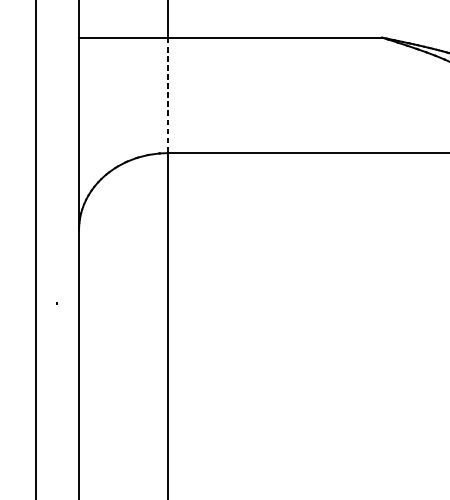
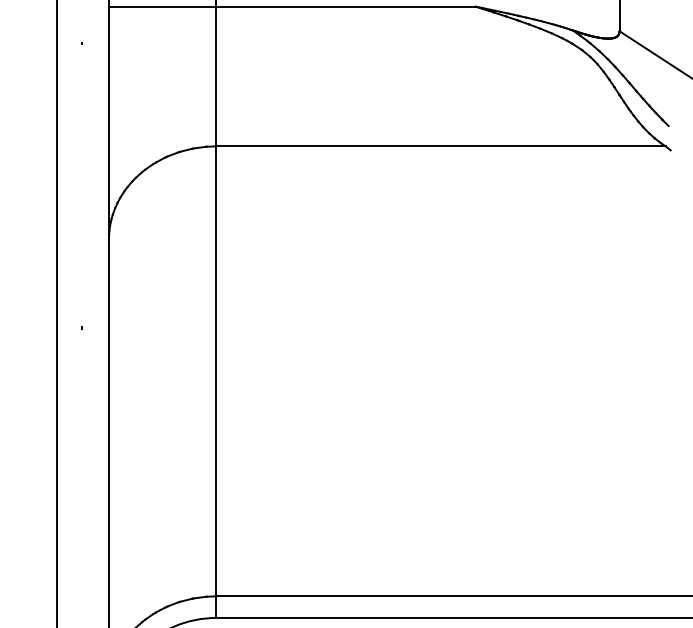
line: (167, 95) -> (216, 76), dashed -> solid

